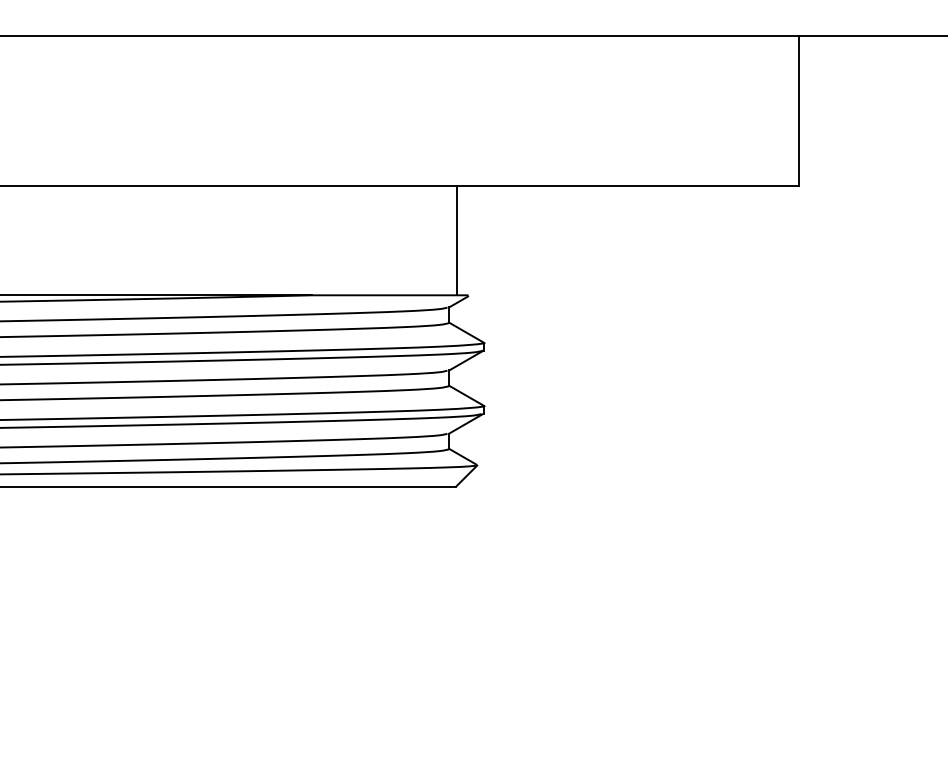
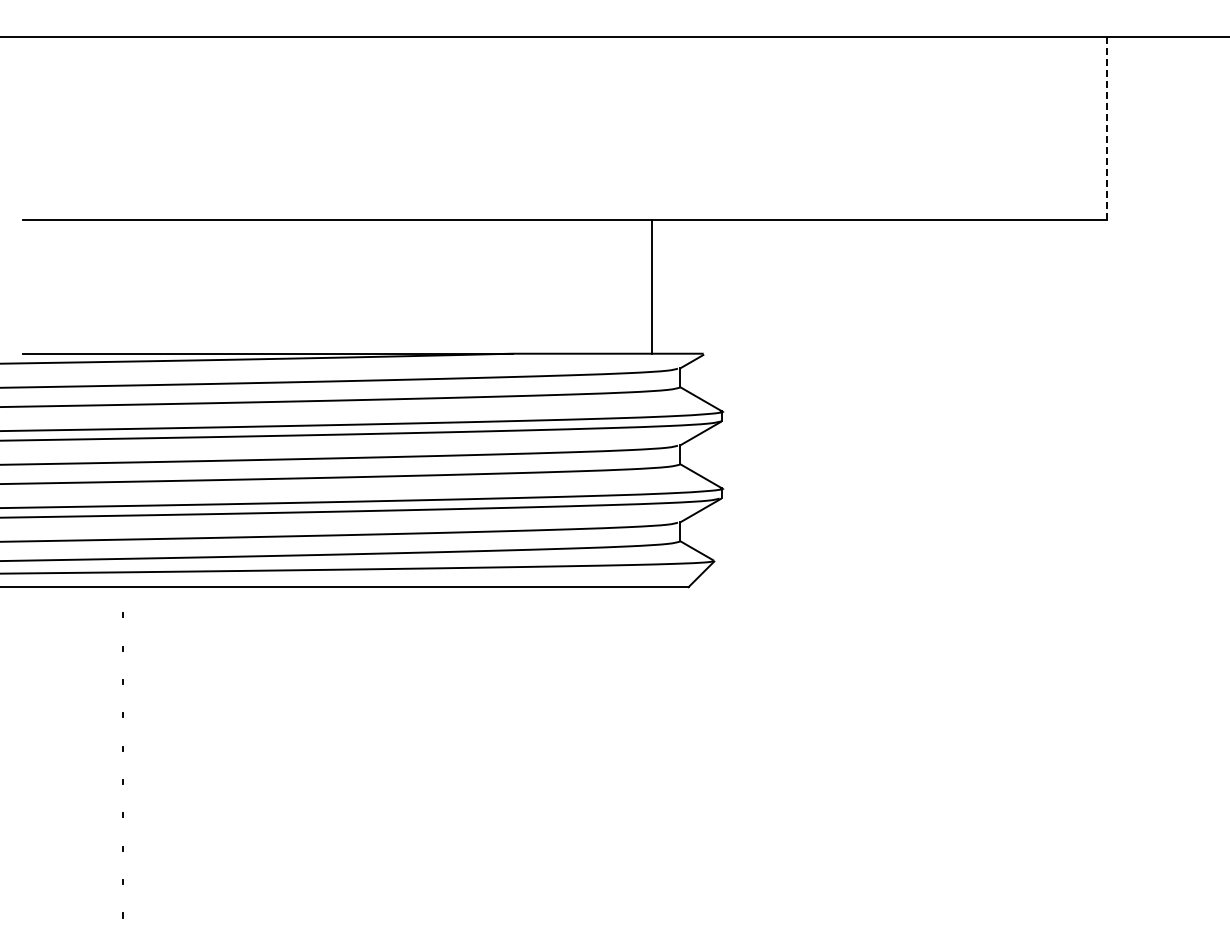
line: (798, 110) -> (1106, 128), solid -> dashed
line: (457, 240) -> (652, 286), moved

